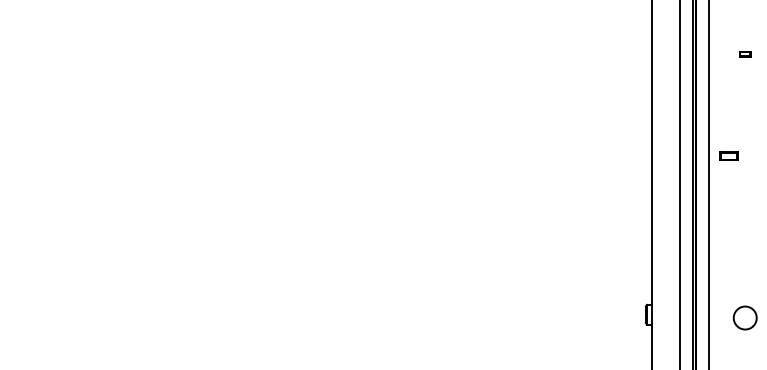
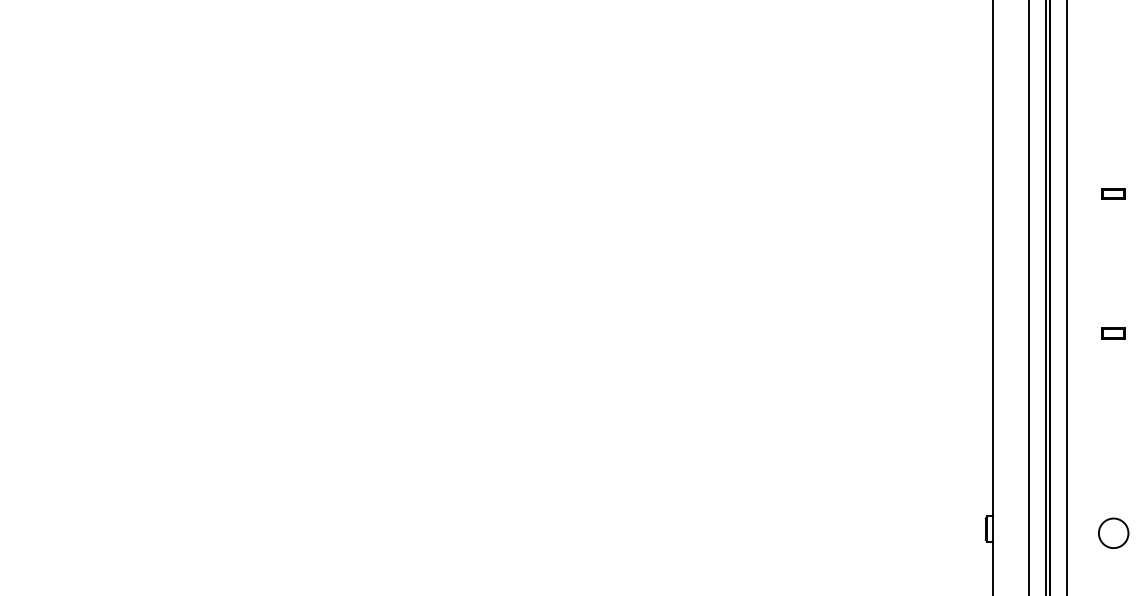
part: (745, 53) -> (1113, 193), size x1.67
part: (728, 156) -> (1113, 333), moved

